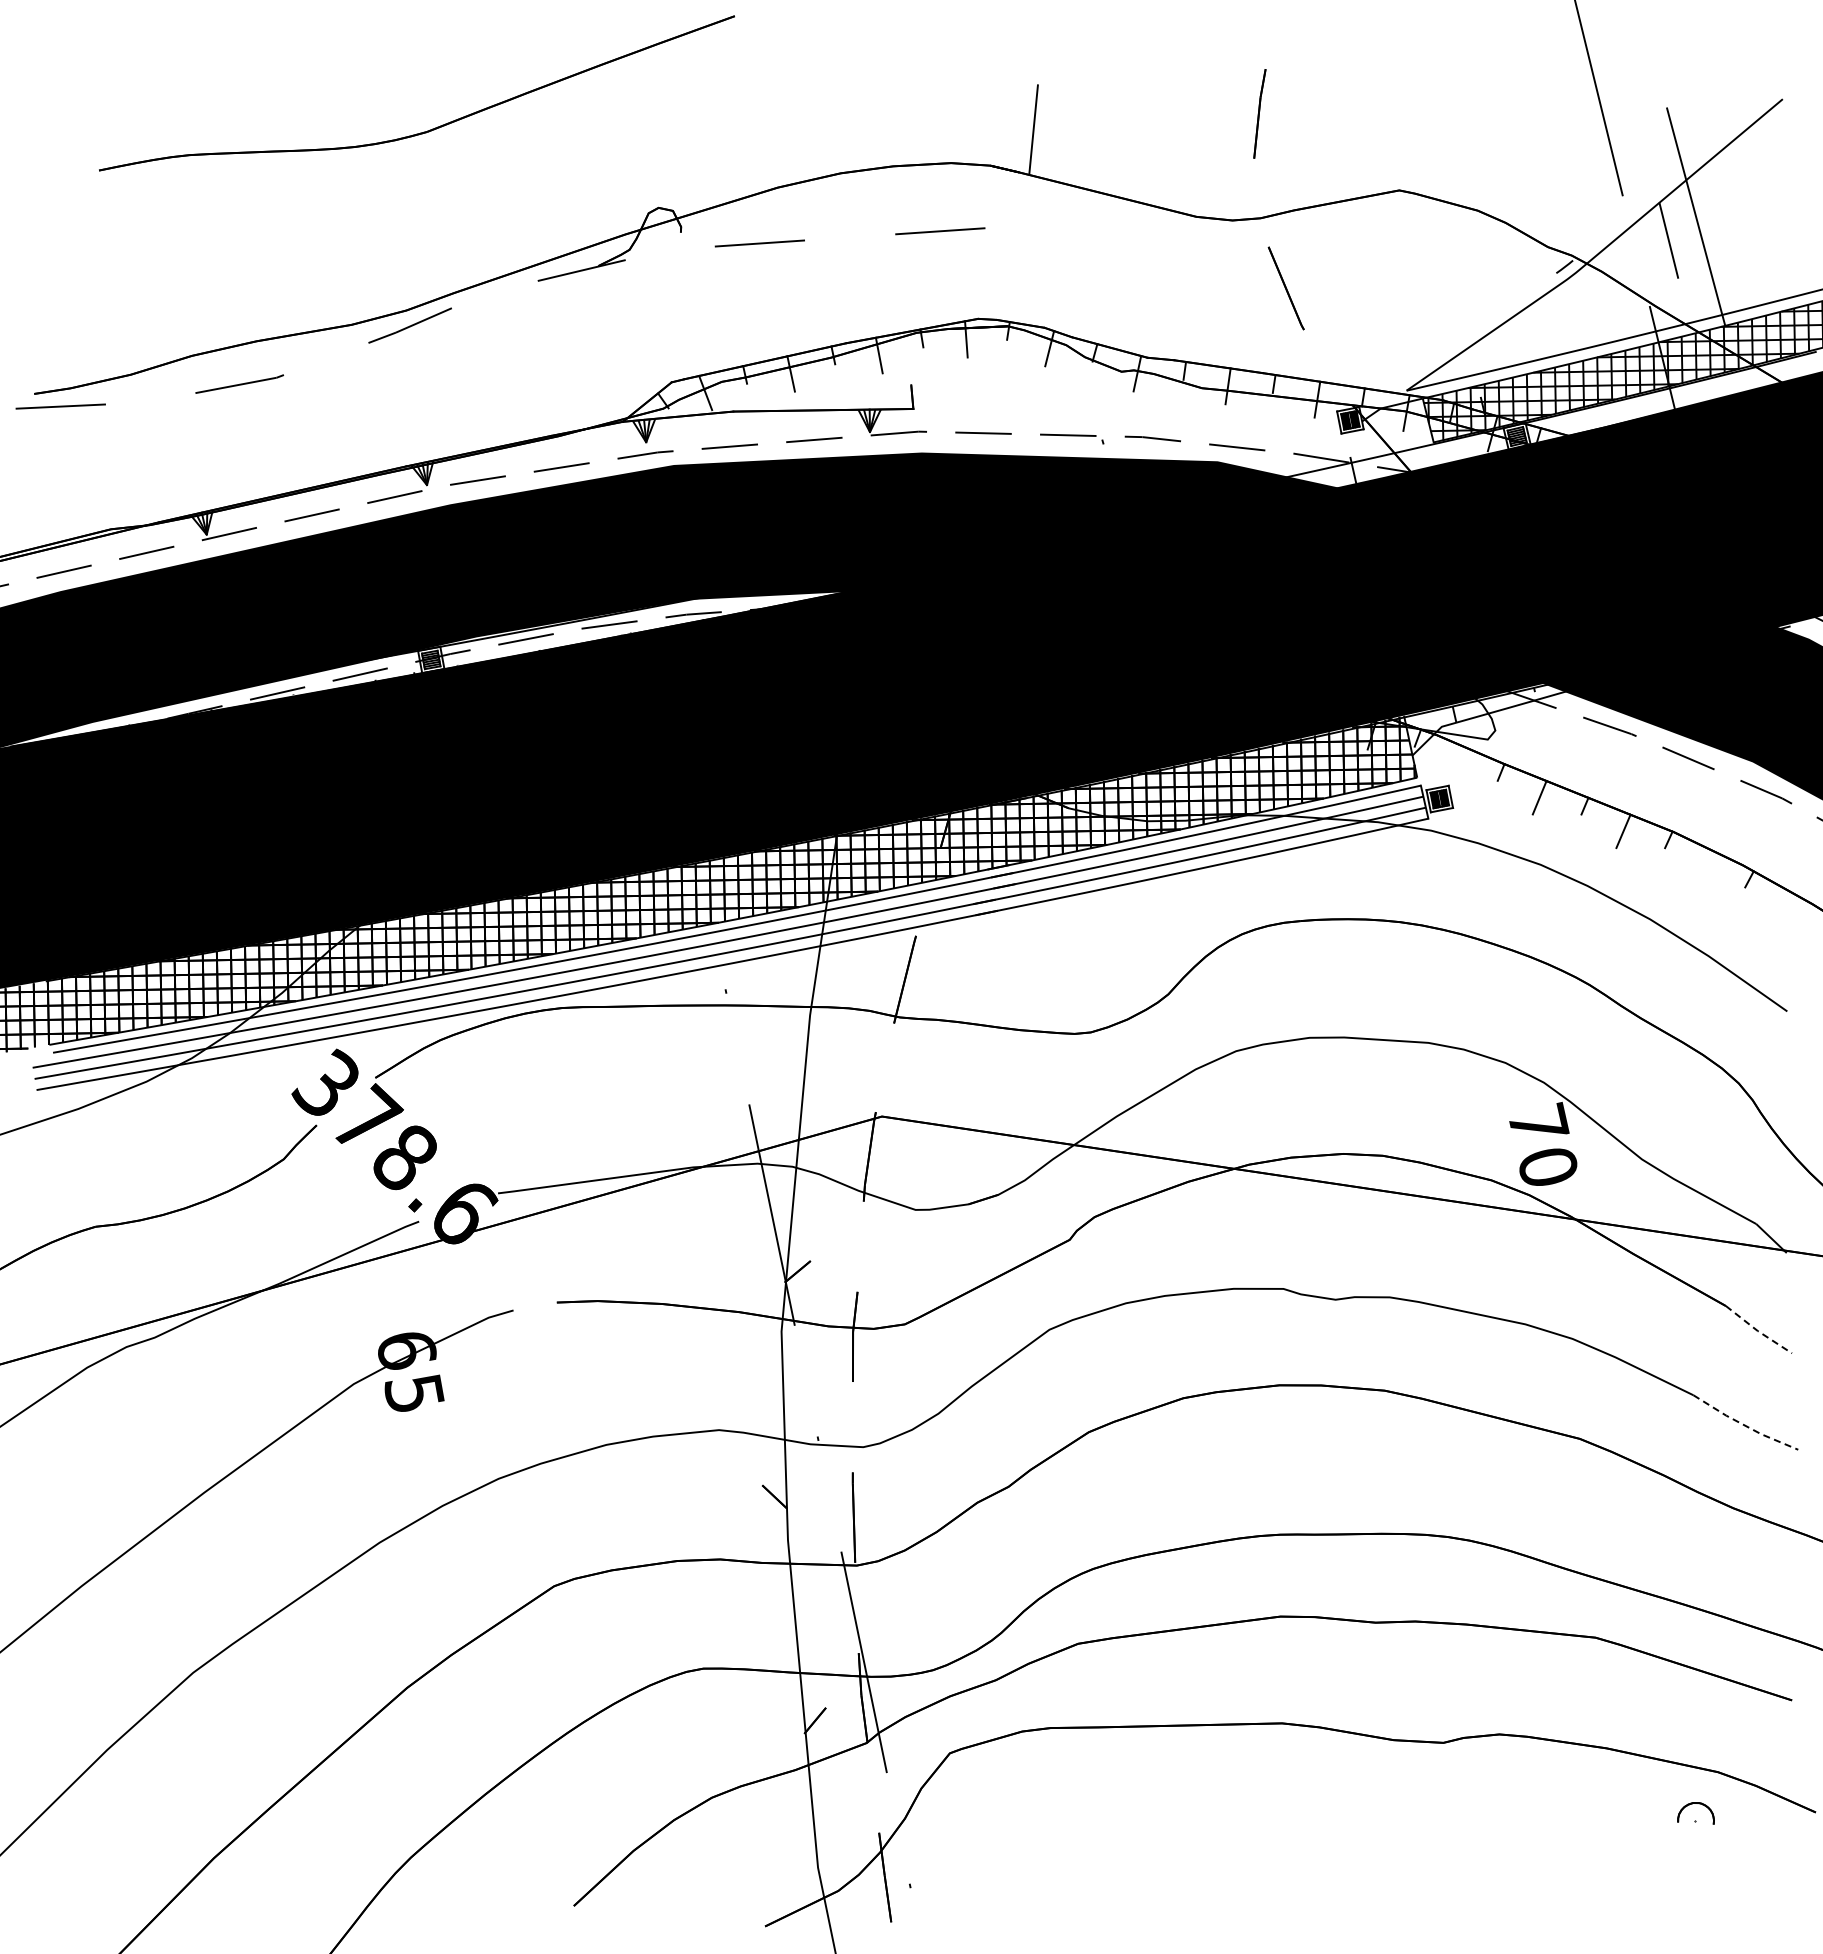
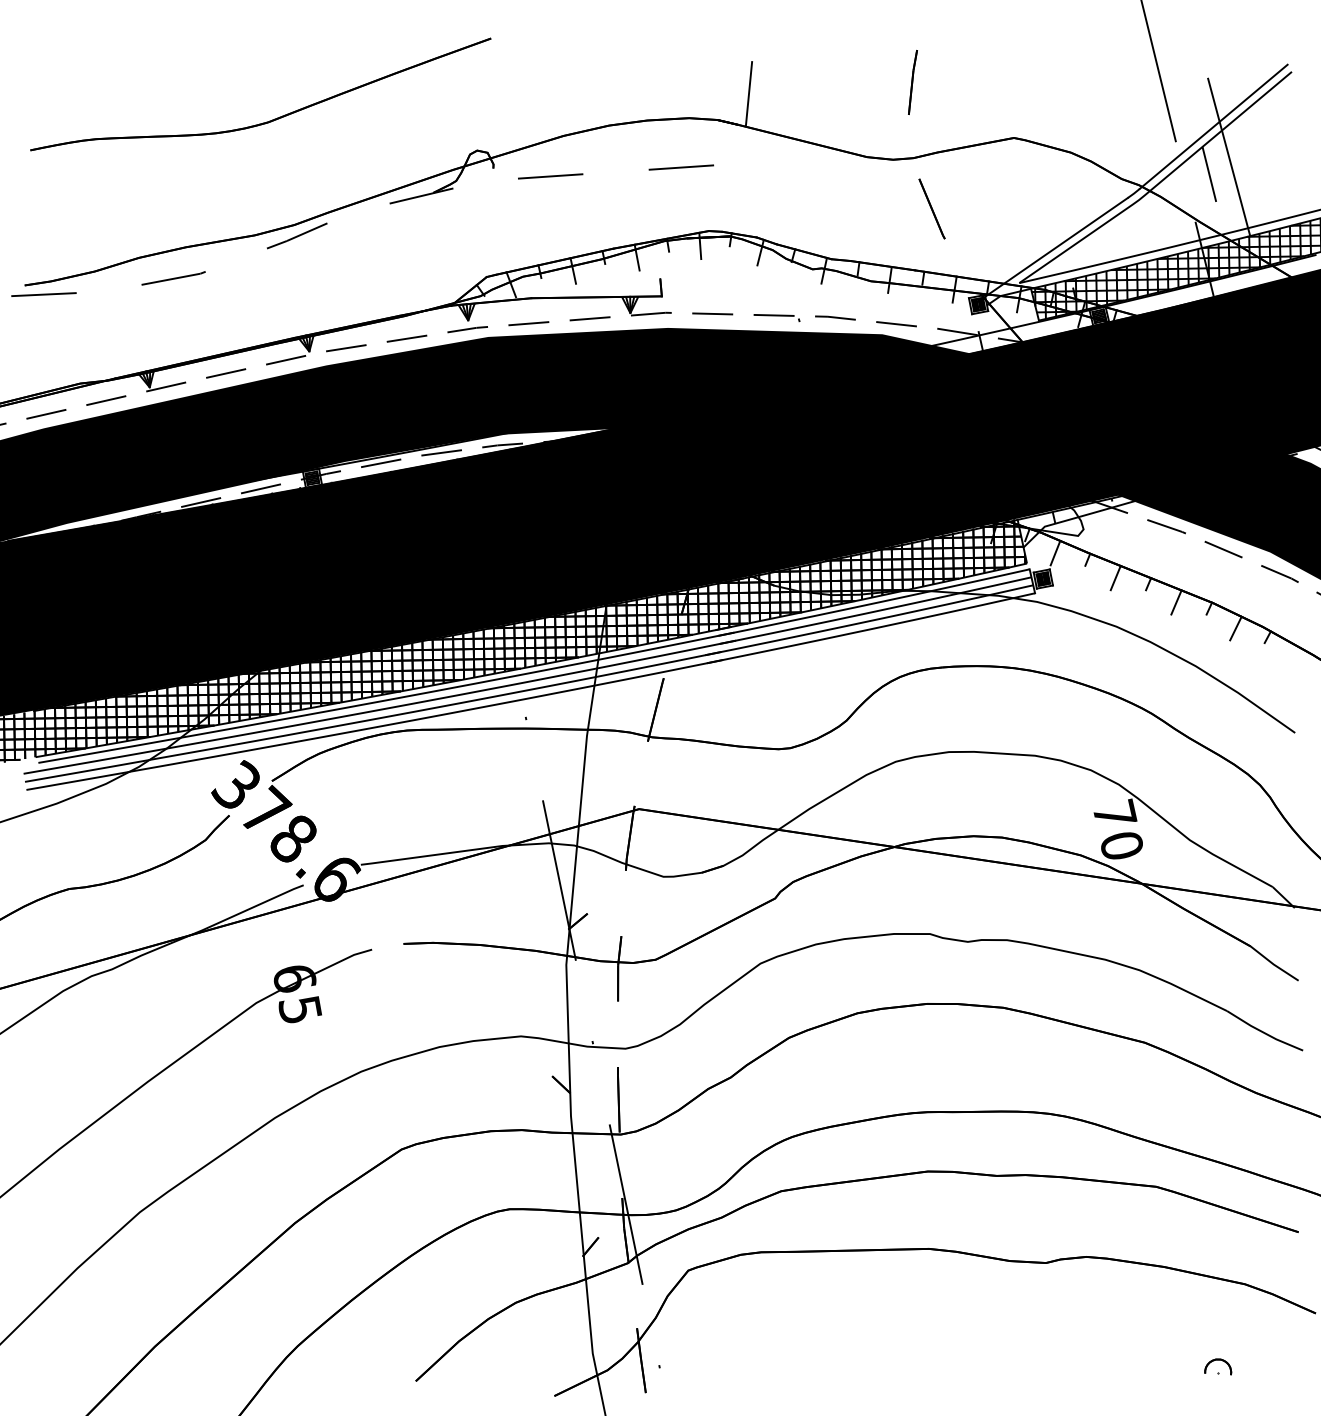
part: (432, 128) -> (272, 119), moved
line: (1674, 174) -> (1213, 126), added
line: (1457, 341) -> (1056, 247), added
line: (1456, 763) -> (1055, 553), added
line: (1705, 867) -> (1235, 628), added
line: (1757, 1331) -> (1273, 964), dashed -> solid
line: (1744, 1425) -> (1264, 1033), dashed -> solid
part: (1695, 1820) -> (1217, 1372), moved

